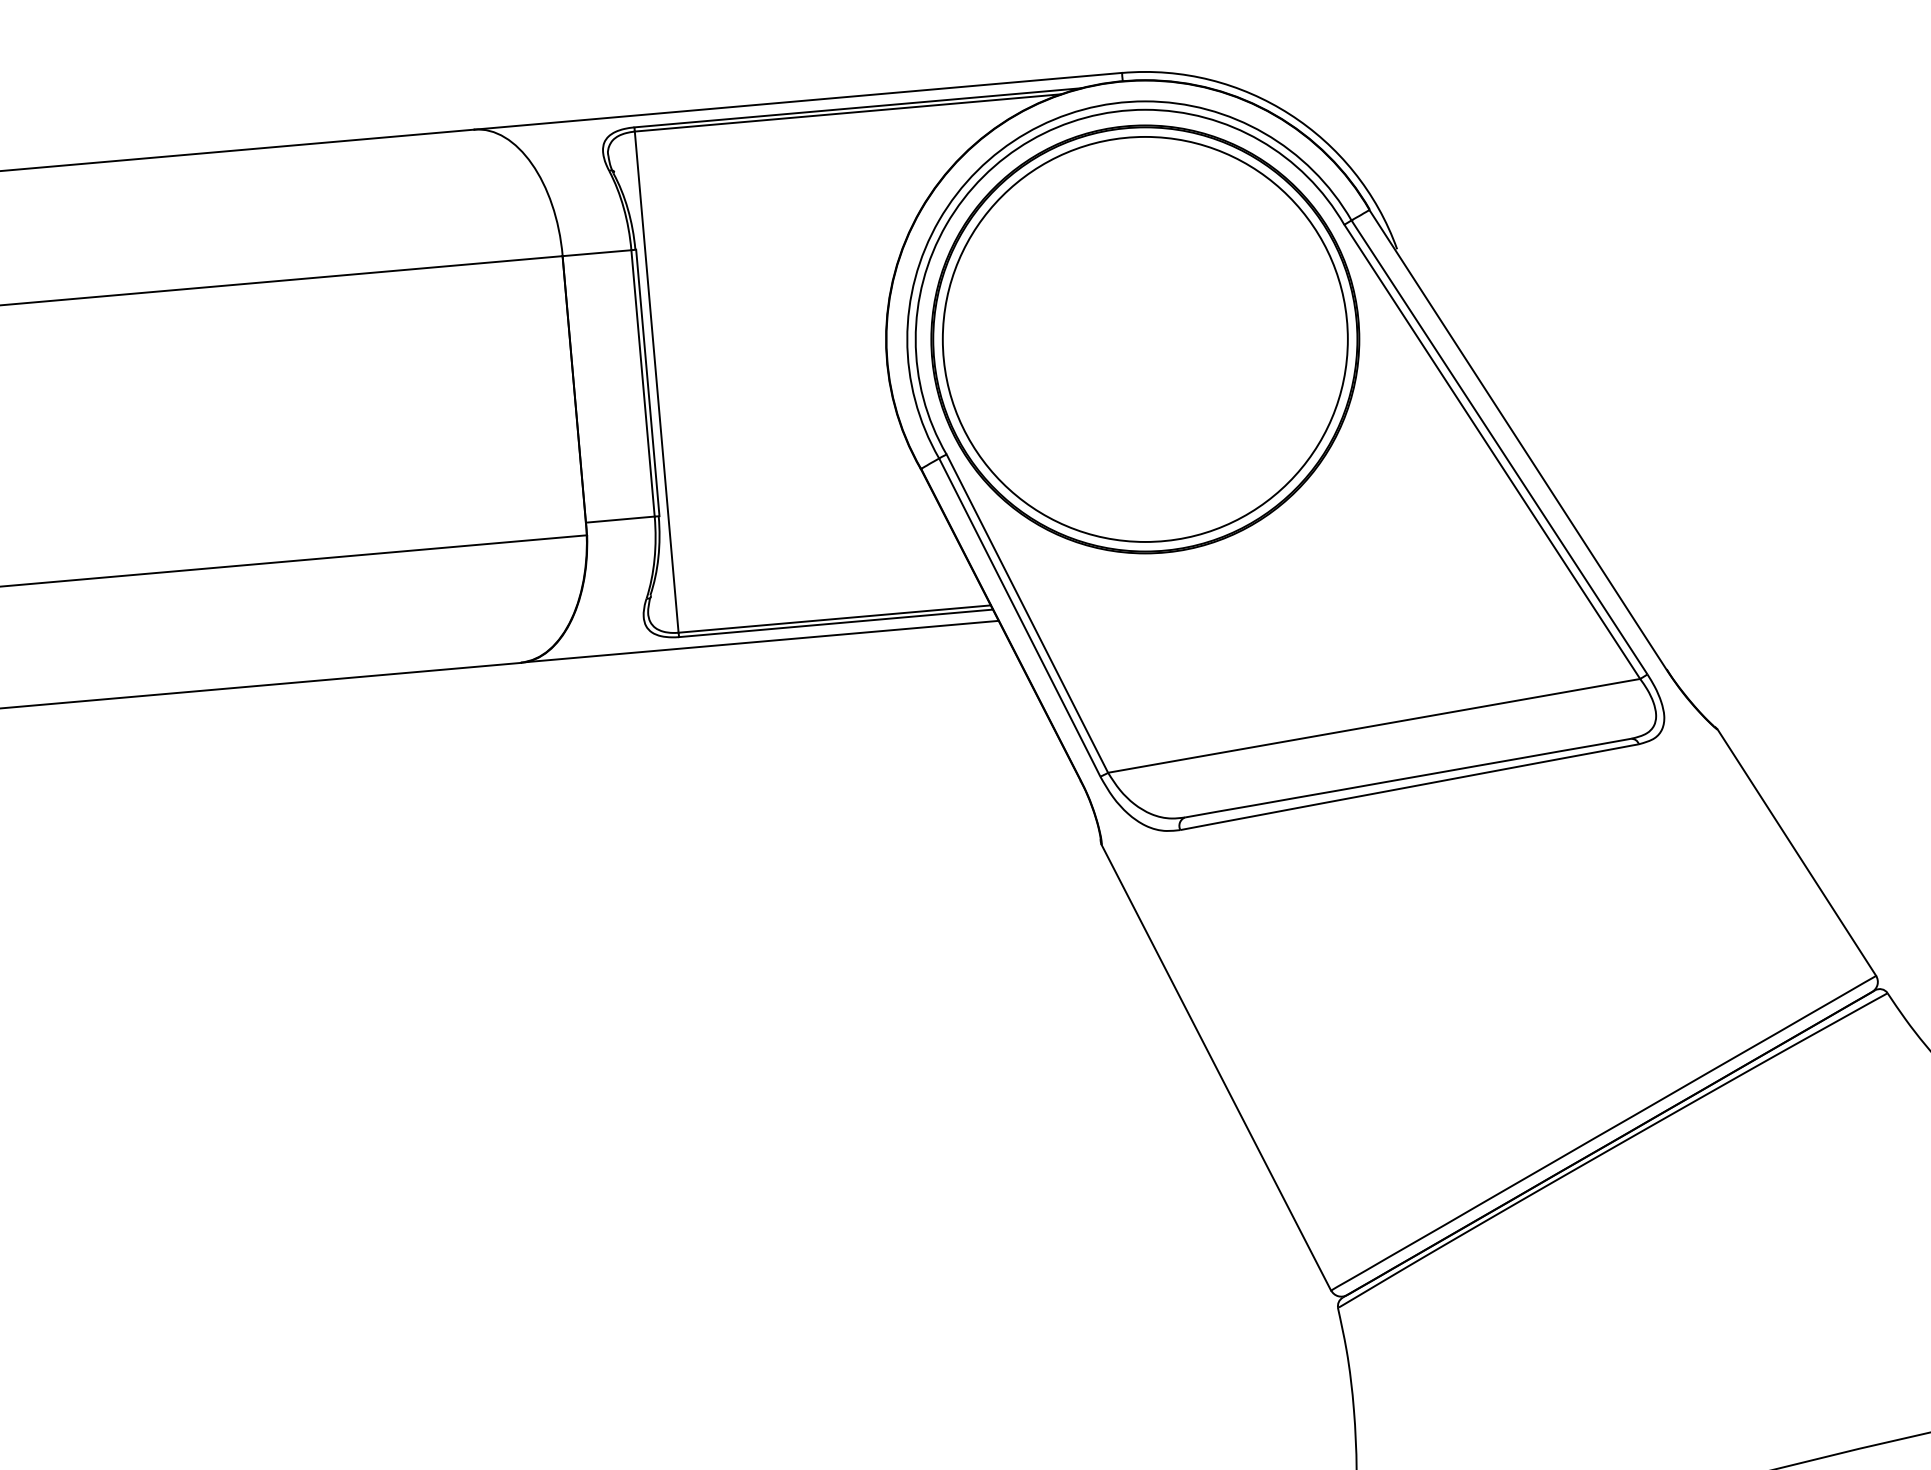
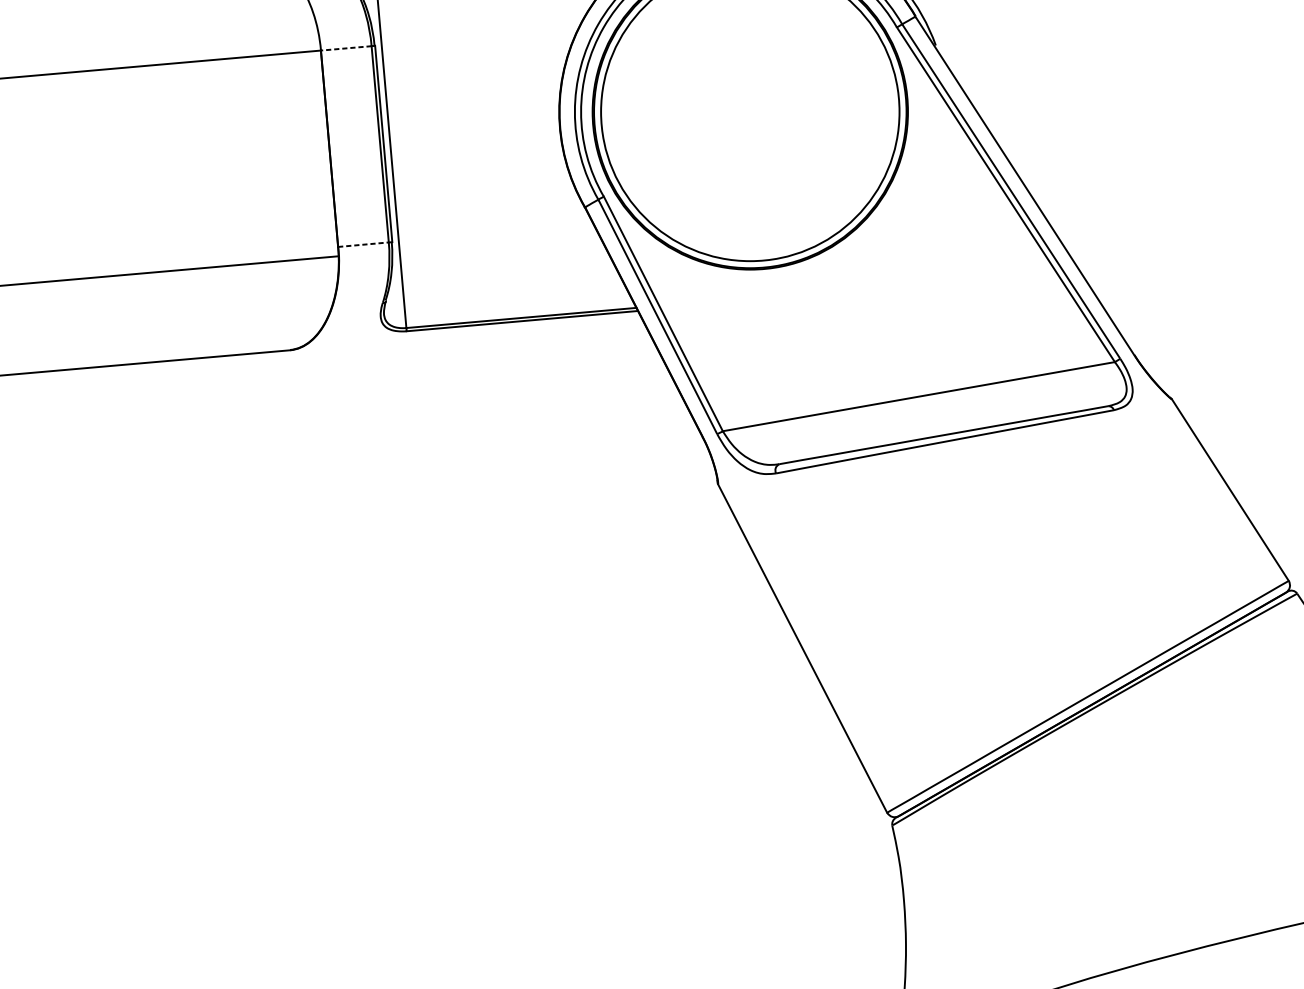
line: (597, 253) -> (346, 48), solid -> dashed
line: (620, 519) -> (363, 244), solid -> dashed
line: (762, 641) -> (468, 334), removed

